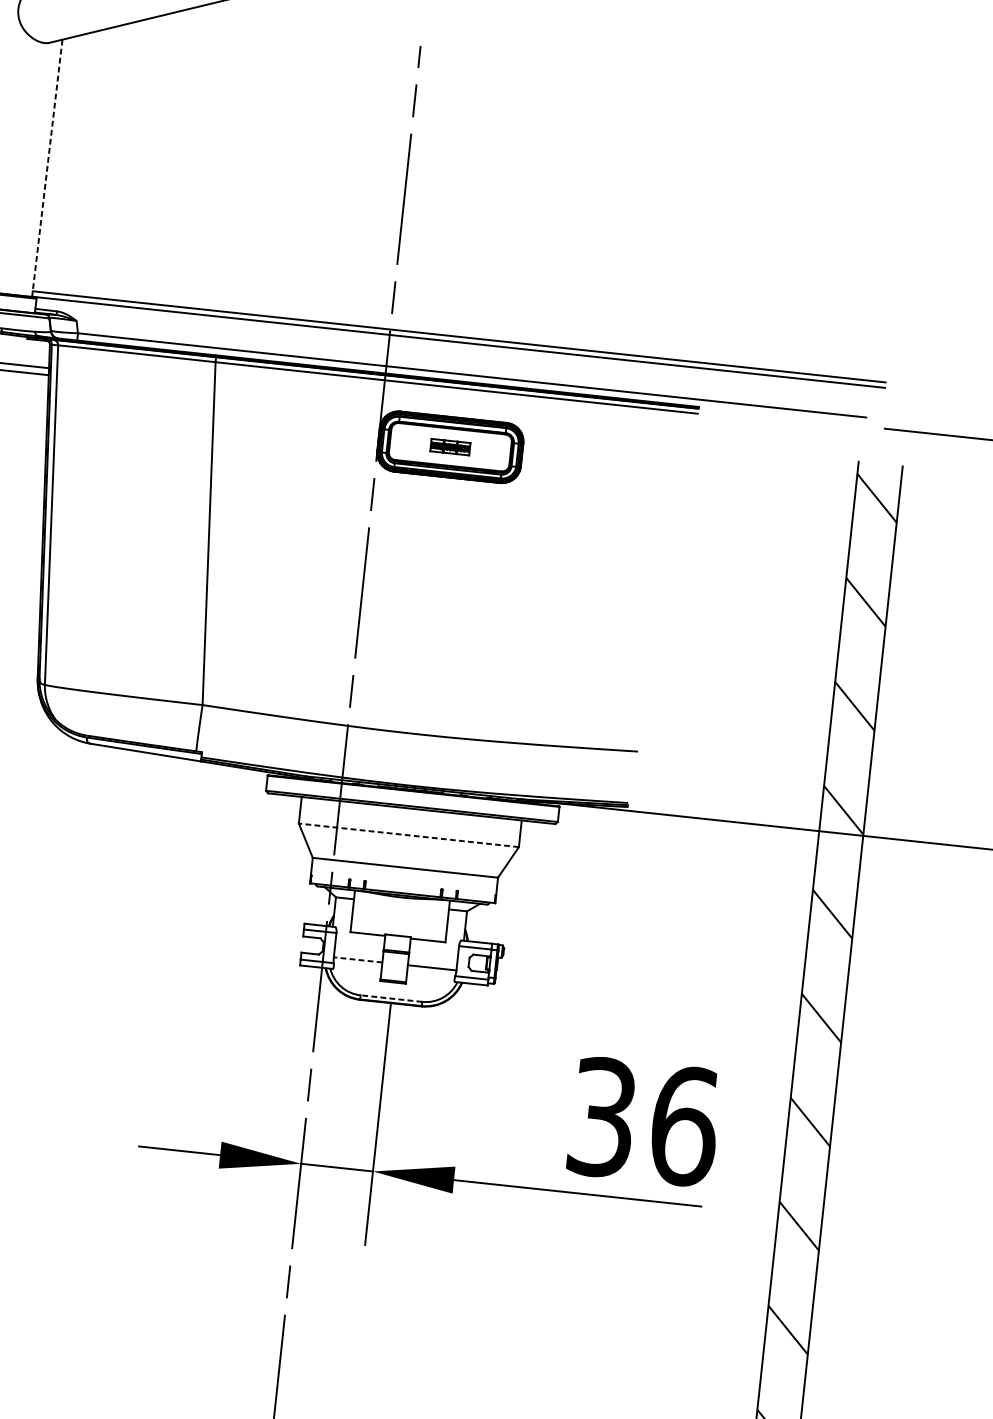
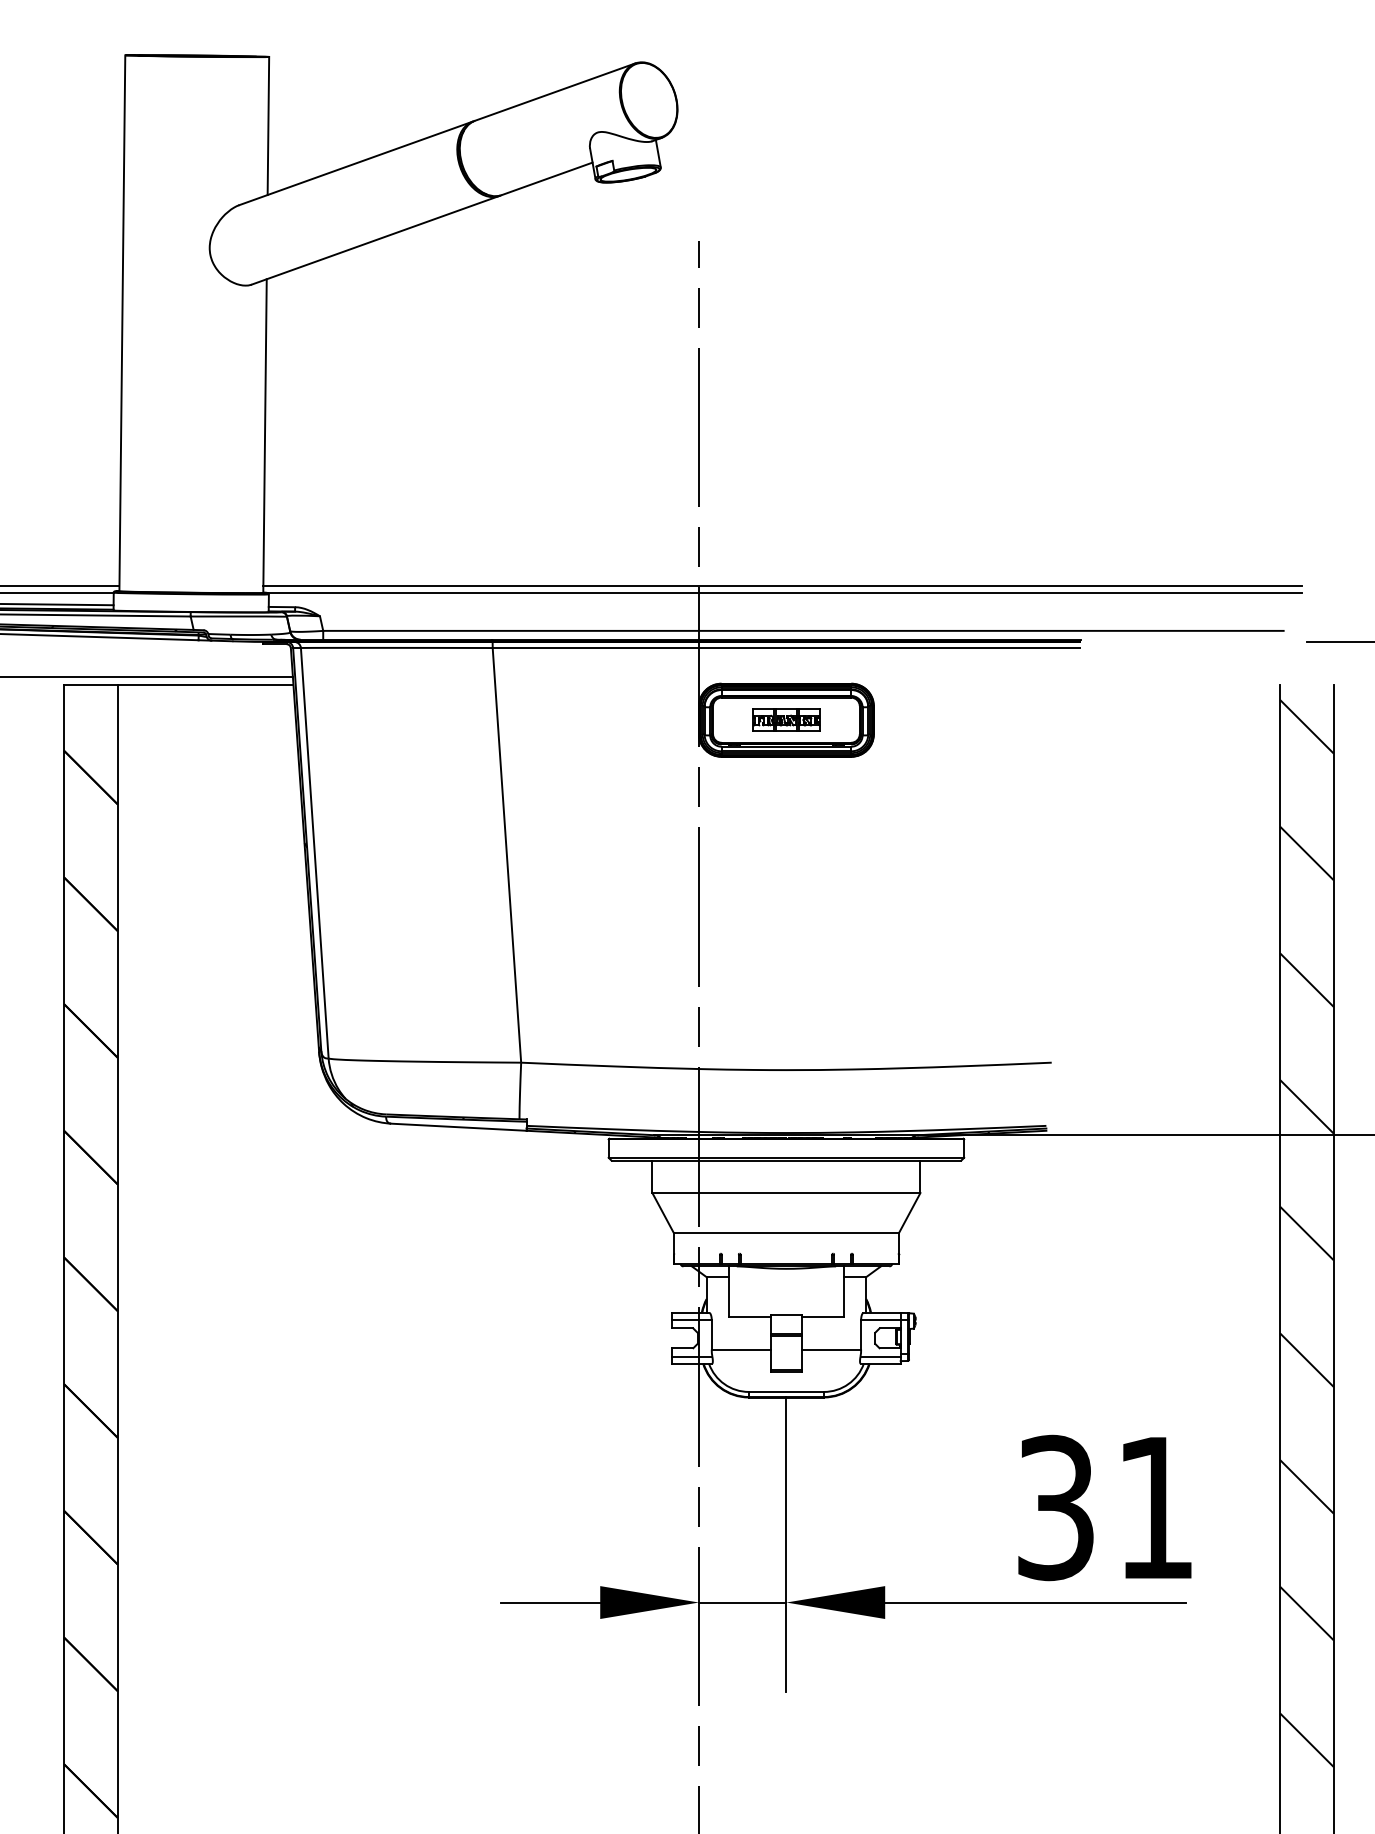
line: (47, 168) -> (265, 436), dashed -> solid
part: (450, 446) -> (786, 719), size x1.43
line: (408, 835) -> (785, 1193), dashed -> solid
line: (358, 959) -> (741, 1349), dashed -> solid
line: (391, 998) -> (786, 1391), dashed -> solid
text: (685, 1125) -> (1156, 1507), 36 -> 31

